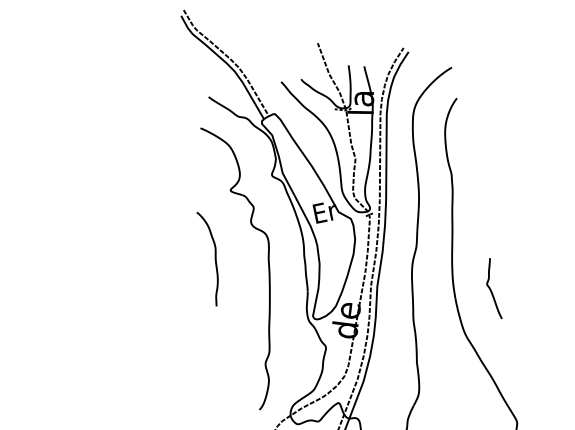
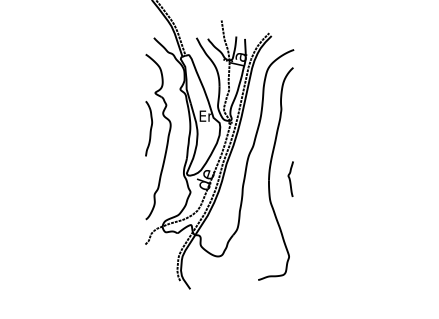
curve: (214, 257) -> (150, 128), moved

